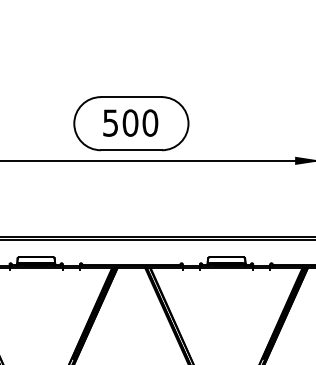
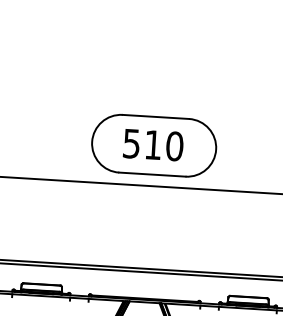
text: (130, 122) -> (153, 144), 500 -> 510

